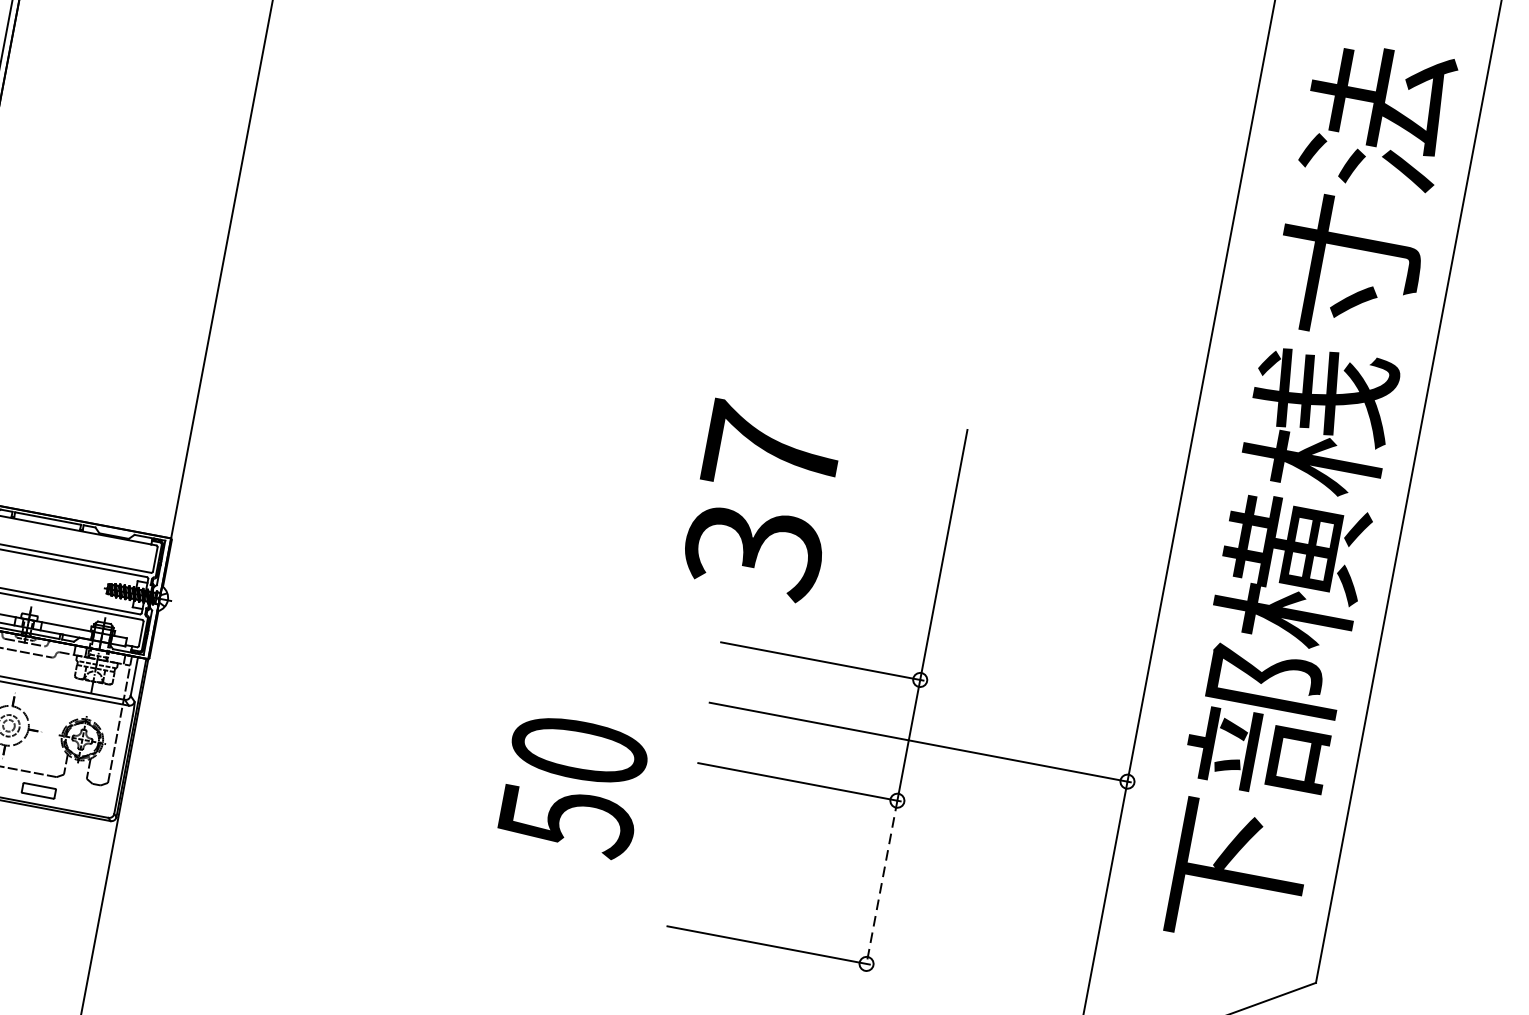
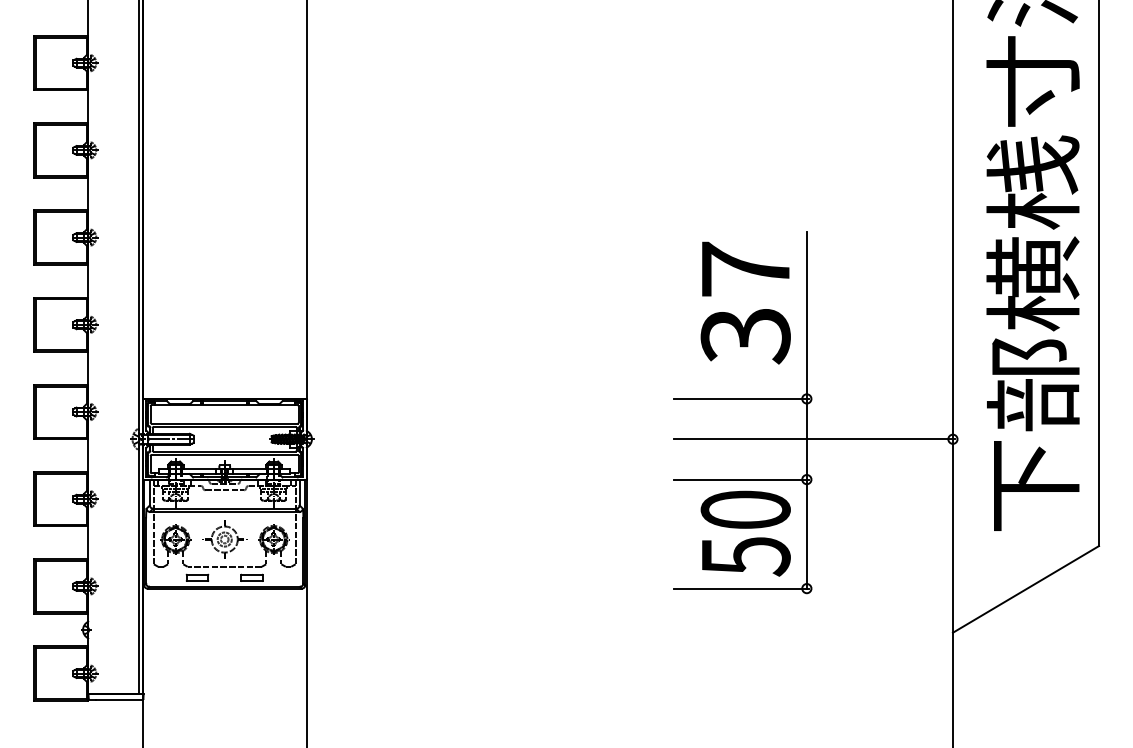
text: (762, 500) -> (745, 302), moved
text: (572, 785) -> (745, 533), moved
line: (881, 882) -> (806, 534), dashed -> solid

